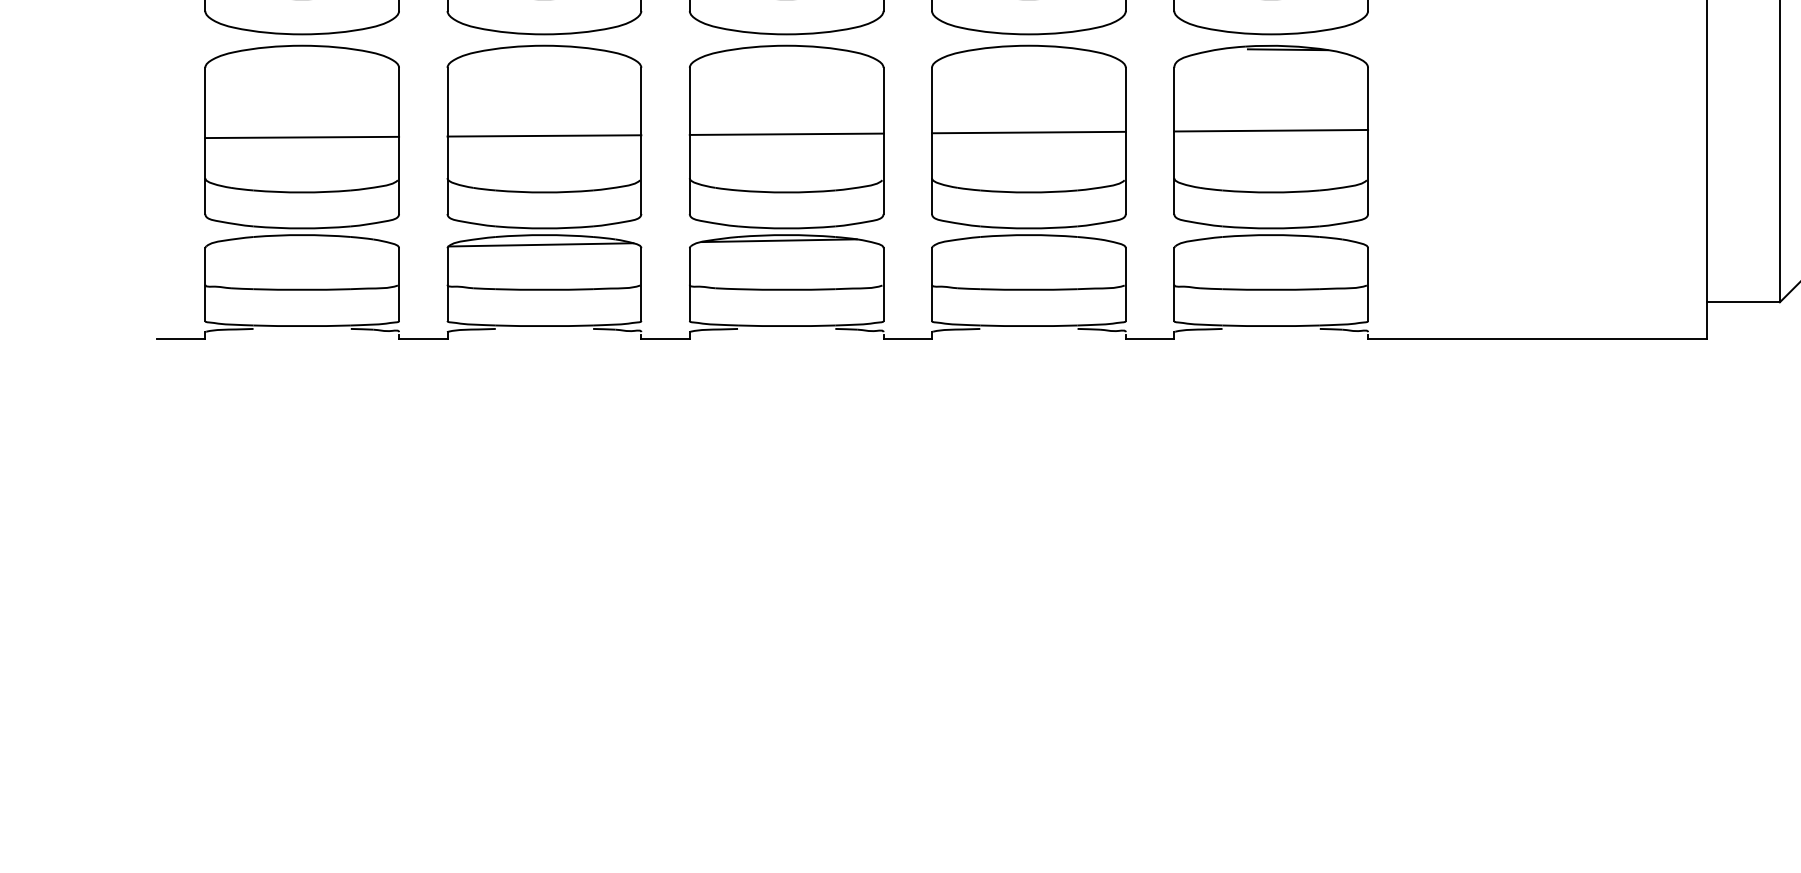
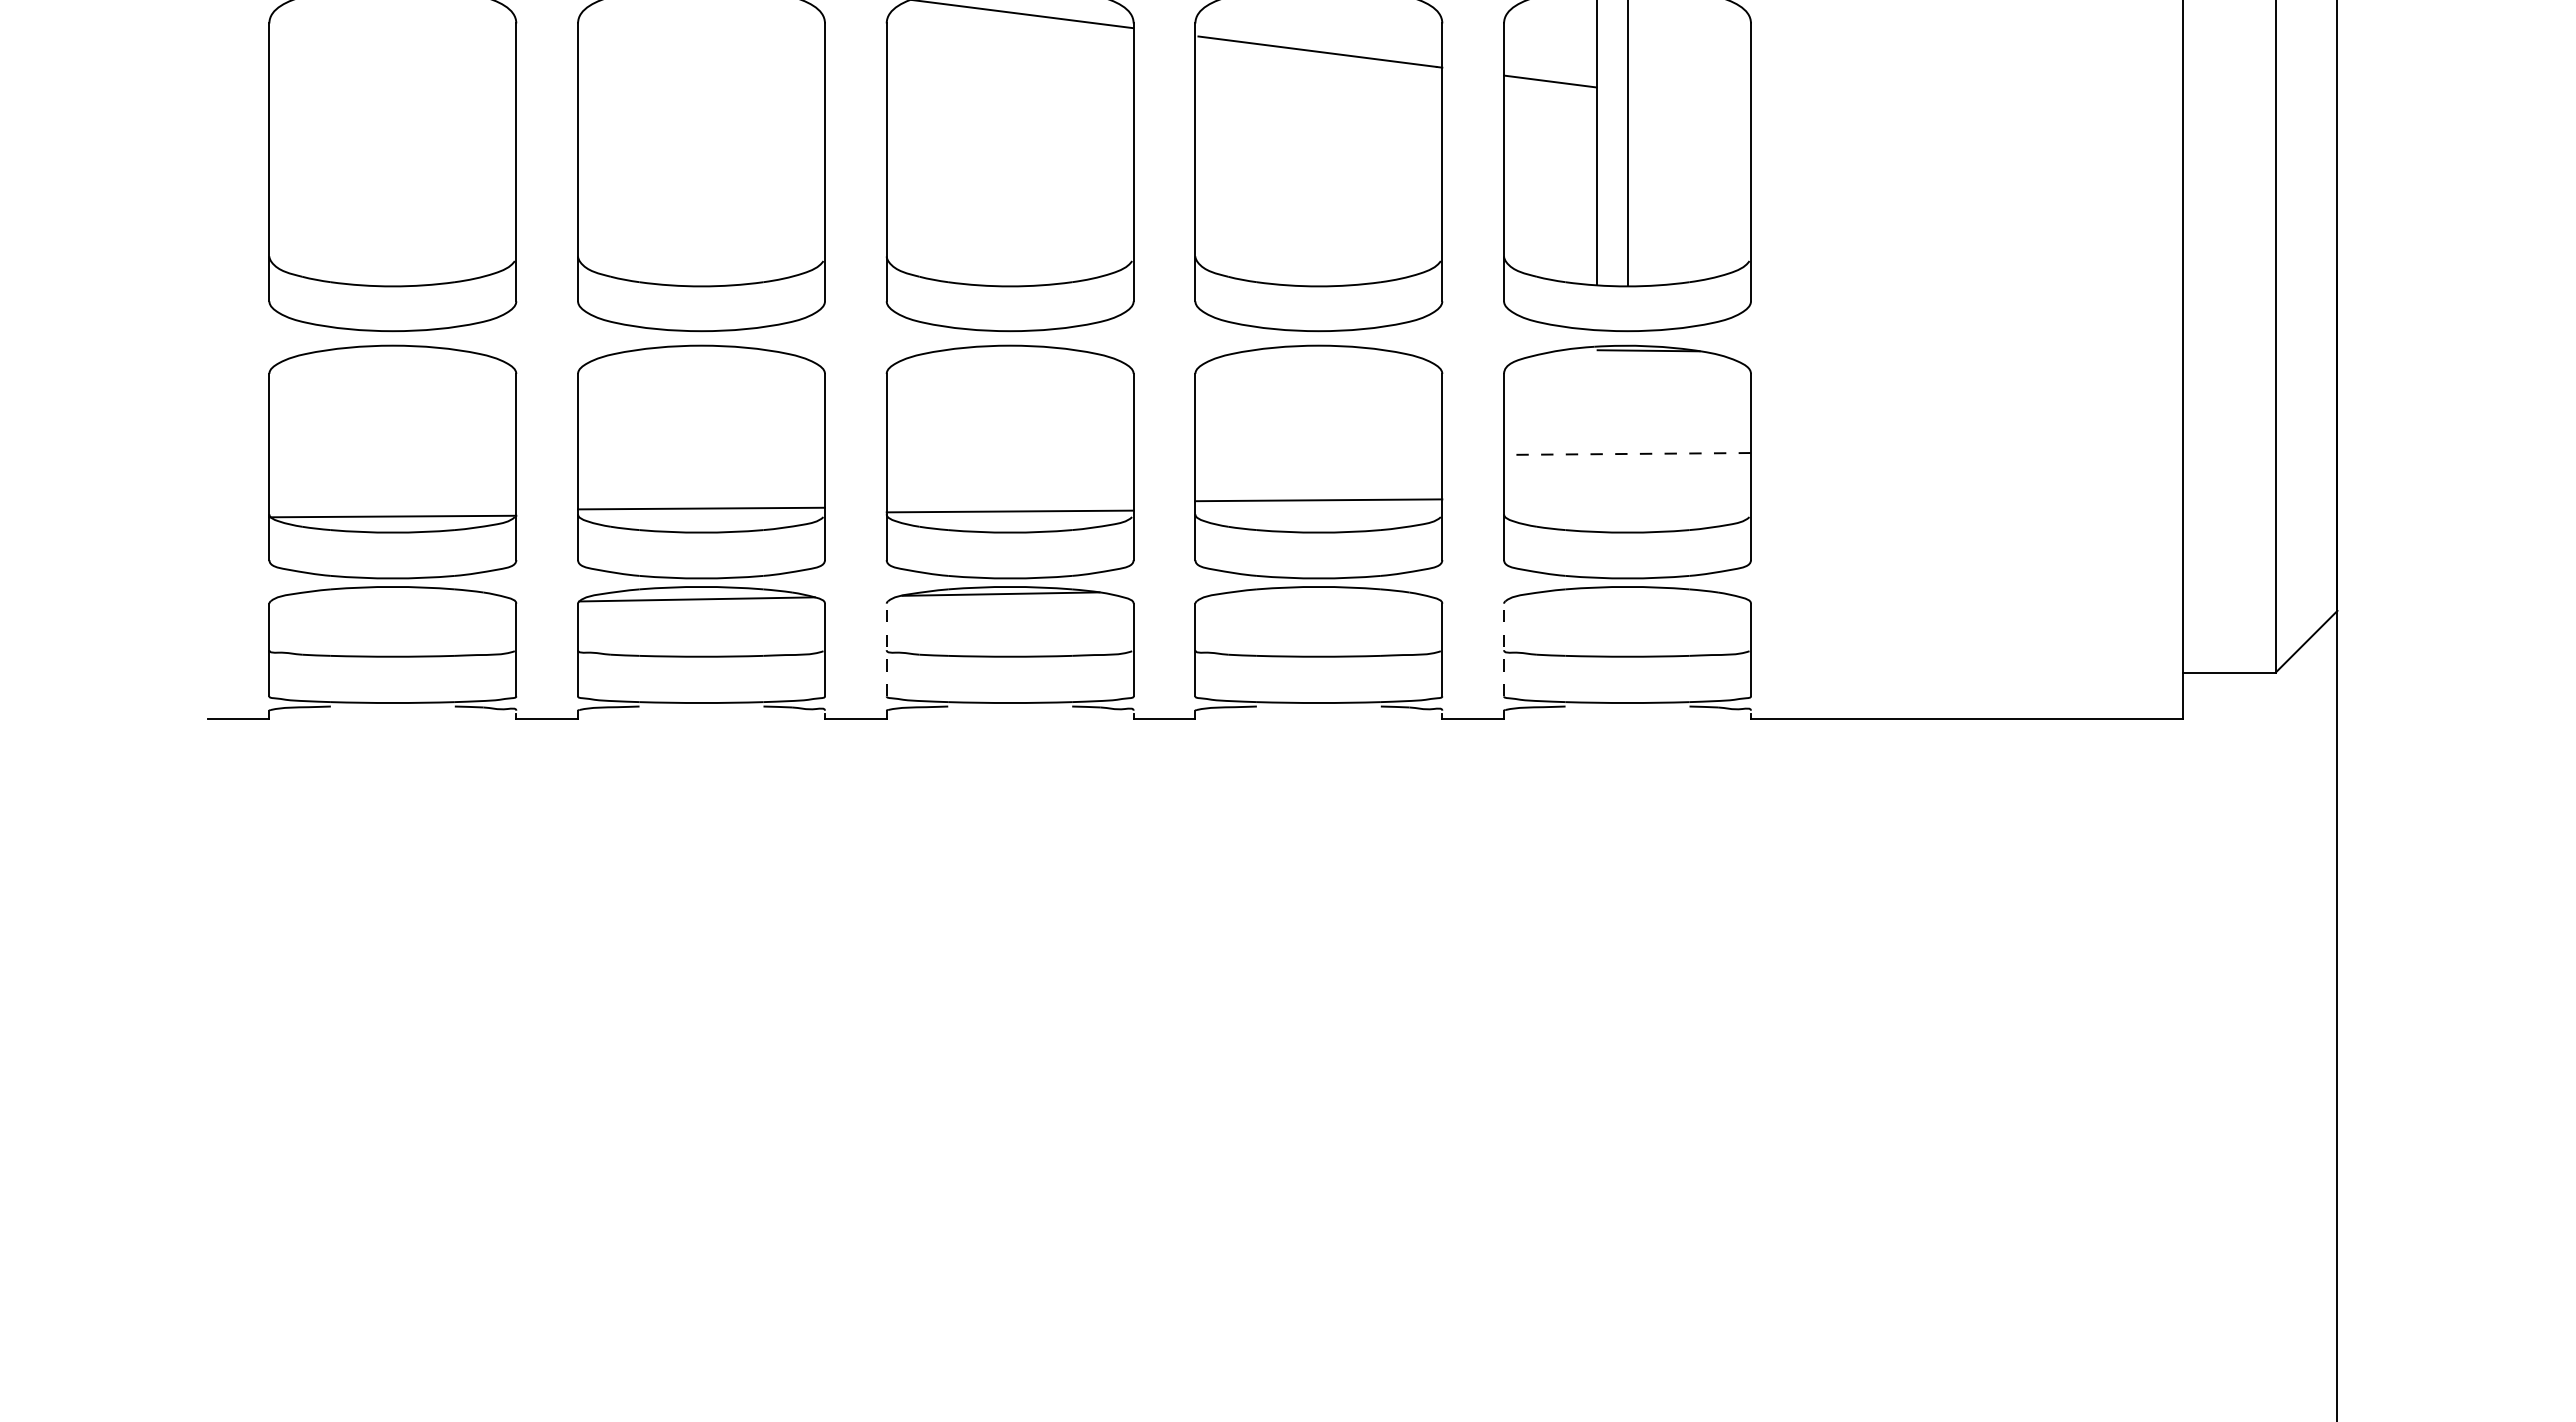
line: (1271, 130) -> (1627, 453), solid -> dashed
line: (1028, 132) -> (1318, 500), moved
line: (786, 134) -> (1009, 511), moved
line: (544, 135) -> (701, 508), moved
line: (301, 137) -> (392, 516), moved
line: (689, 284) -> (886, 649), solid -> dashed
line: (1174, 284) -> (1504, 649), solid -> dashed

